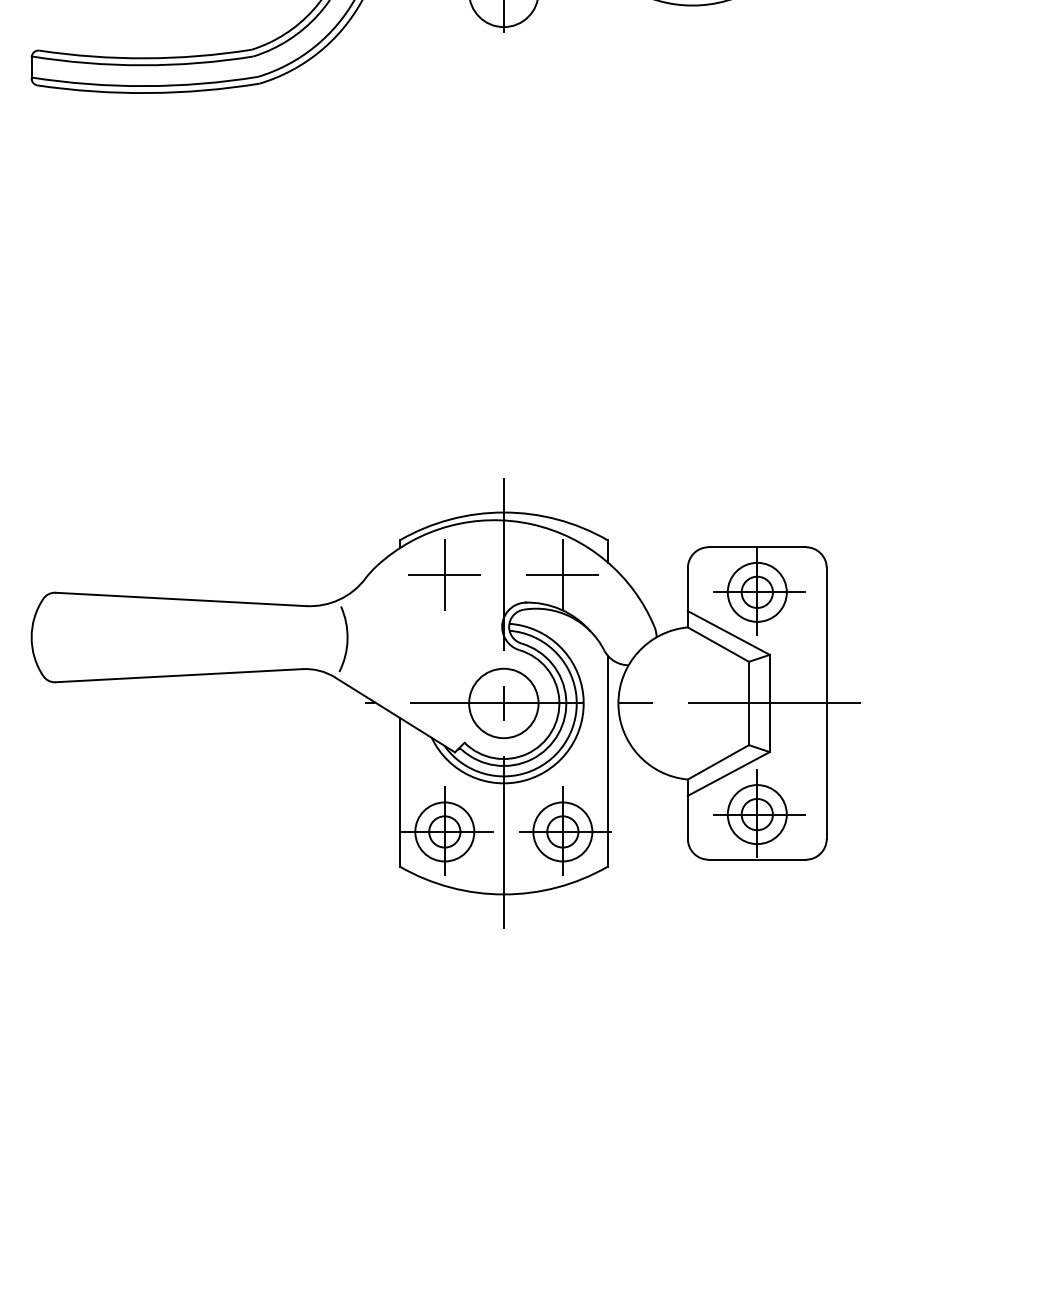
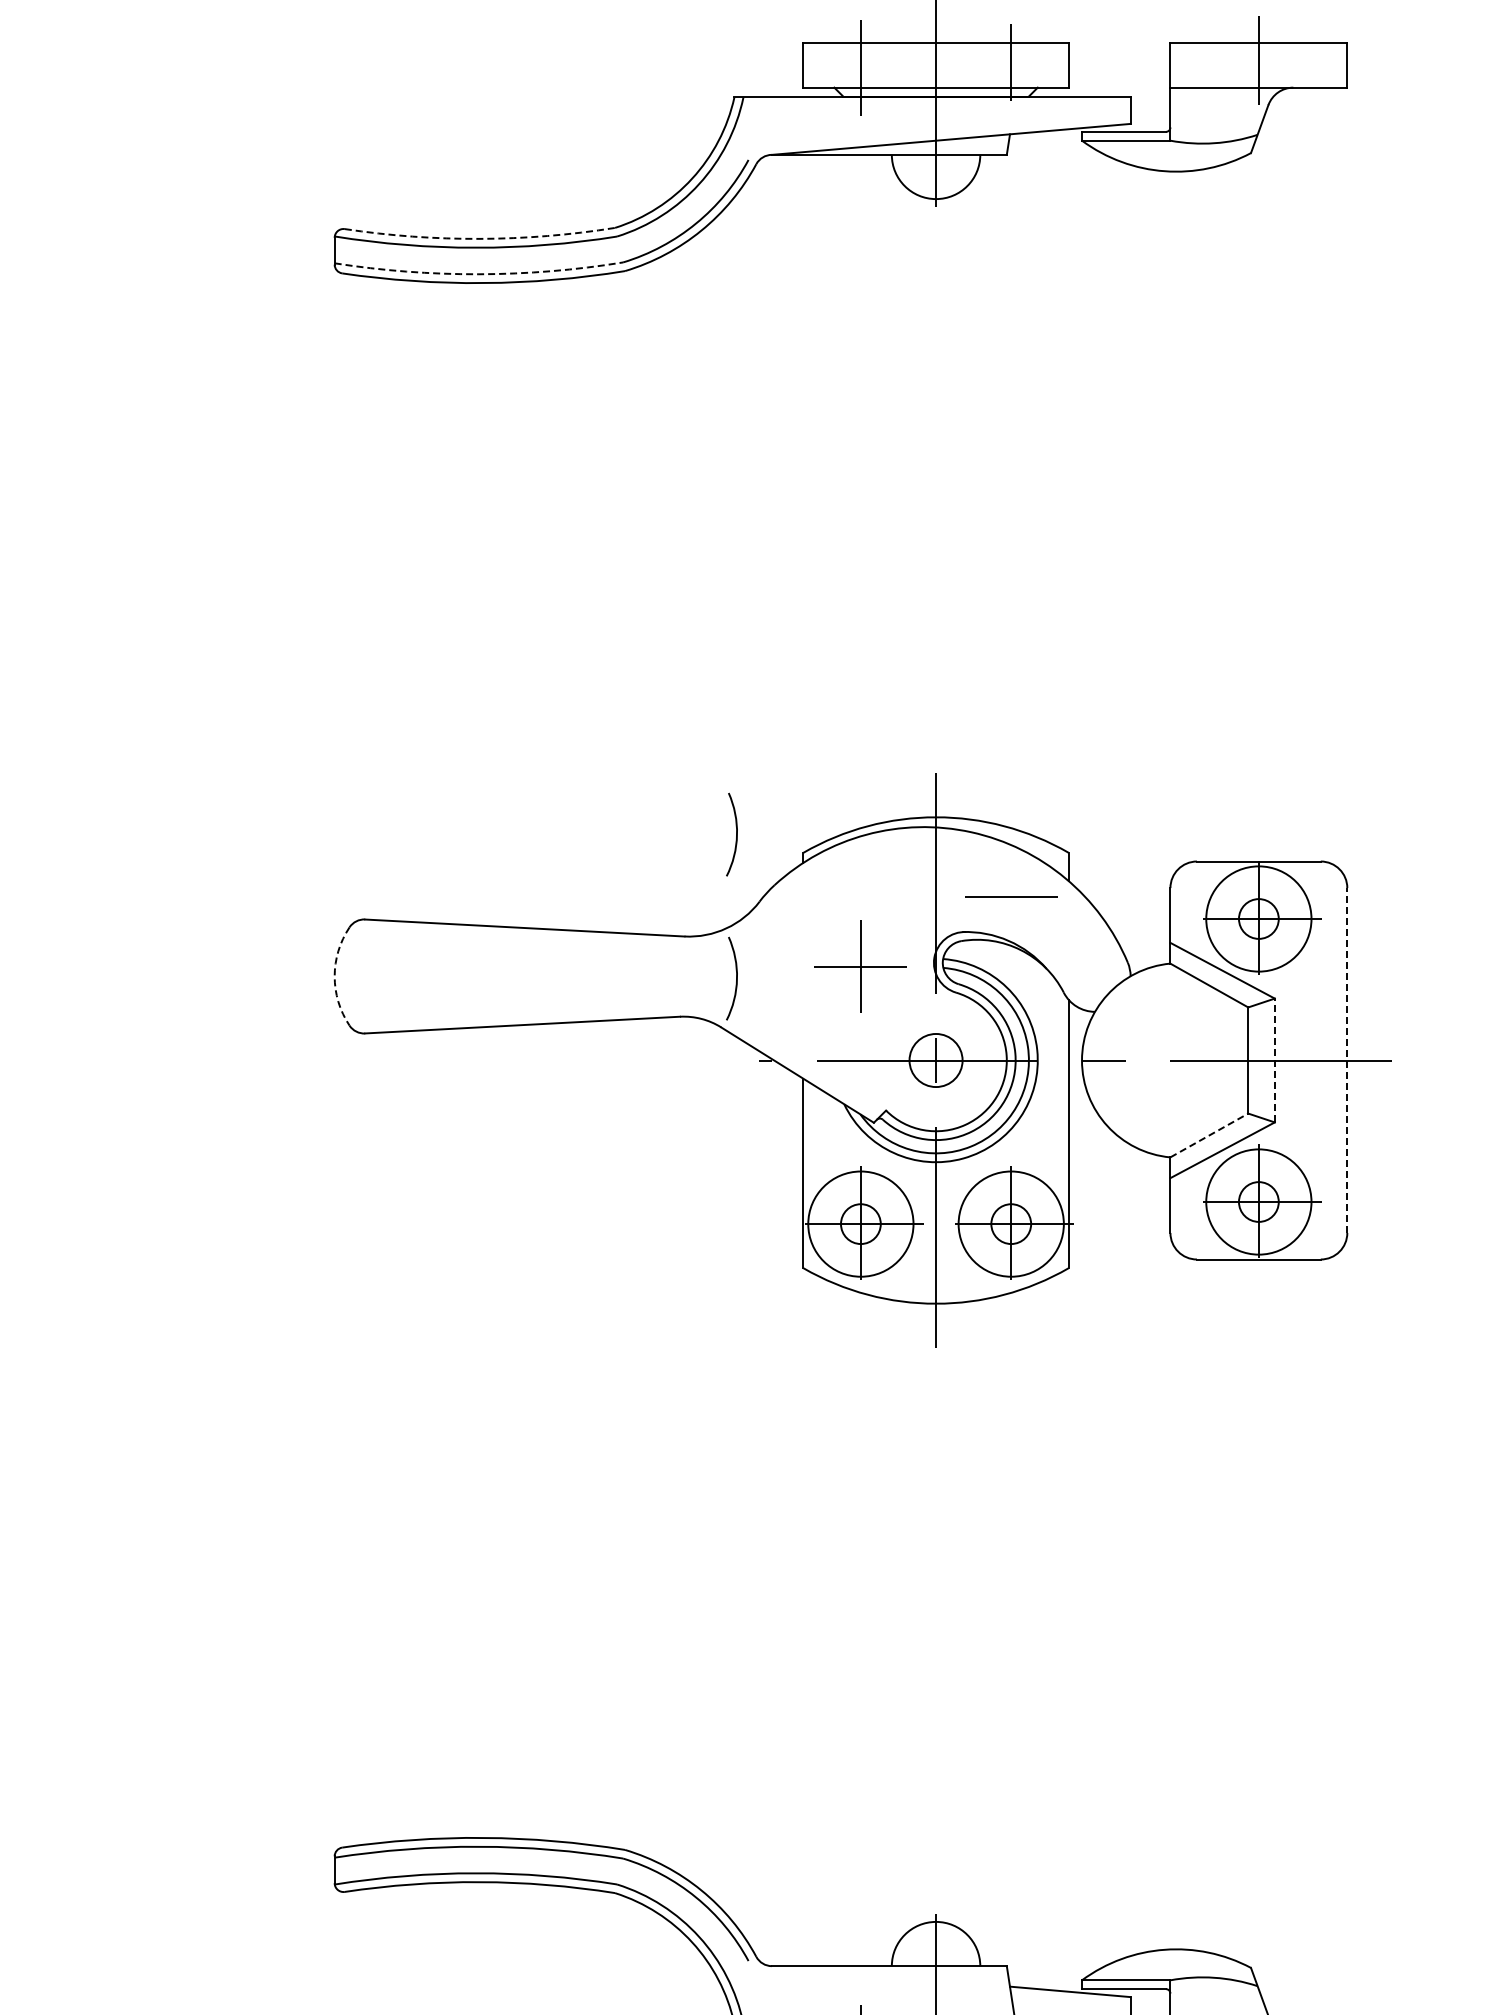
arc: (145, 58) -> (479, 238), solid -> dashed
arc: (144, 86) -> (478, 274), solid -> dashed
arc: (347, 526) -> (736, 834), added
part: (444, 574) -> (860, 966), moved
line: (563, 574) -> (1011, 896), removed
circle: (757, 591) -> (1258, 918), size x1.4
arc: (31, 637) -> (334, 976), solid -> dashed
circle: (503, 703) -> (935, 1060), size x0.6
line: (769, 703) -> (1274, 1060), solid -> dashed
line: (826, 703) -> (1347, 1060), solid -> dashed
line: (718, 762) -> (1209, 1135), solid -> dashed
circle: (757, 814) -> (1258, 1201), size x1.4
circle: (444, 831) -> (860, 1223), size x1.4
circle: (562, 831) -> (1010, 1223), size x1.4

